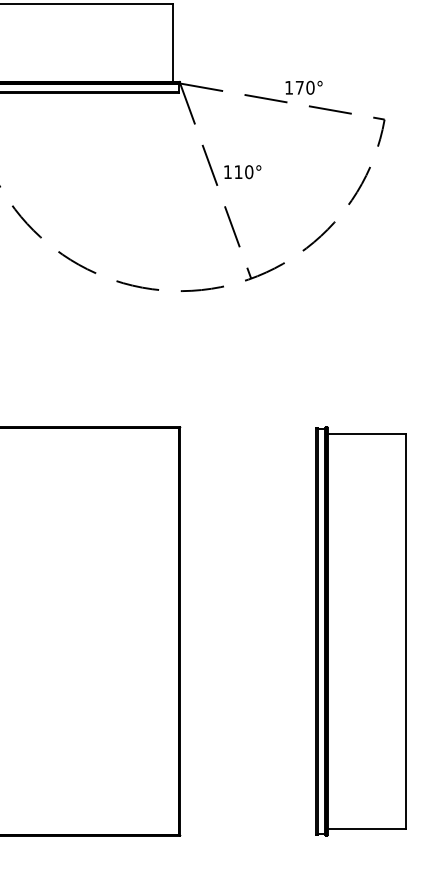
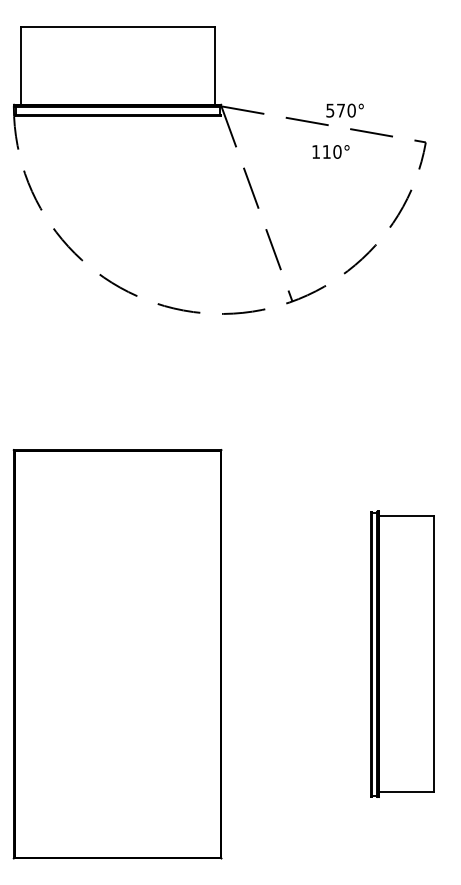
text: (289, 87) -> (330, 110), 170° -> 570°
text: (242, 171) -> (330, 151), moved
part: (361, 631) -> (402, 654), size x0.7

